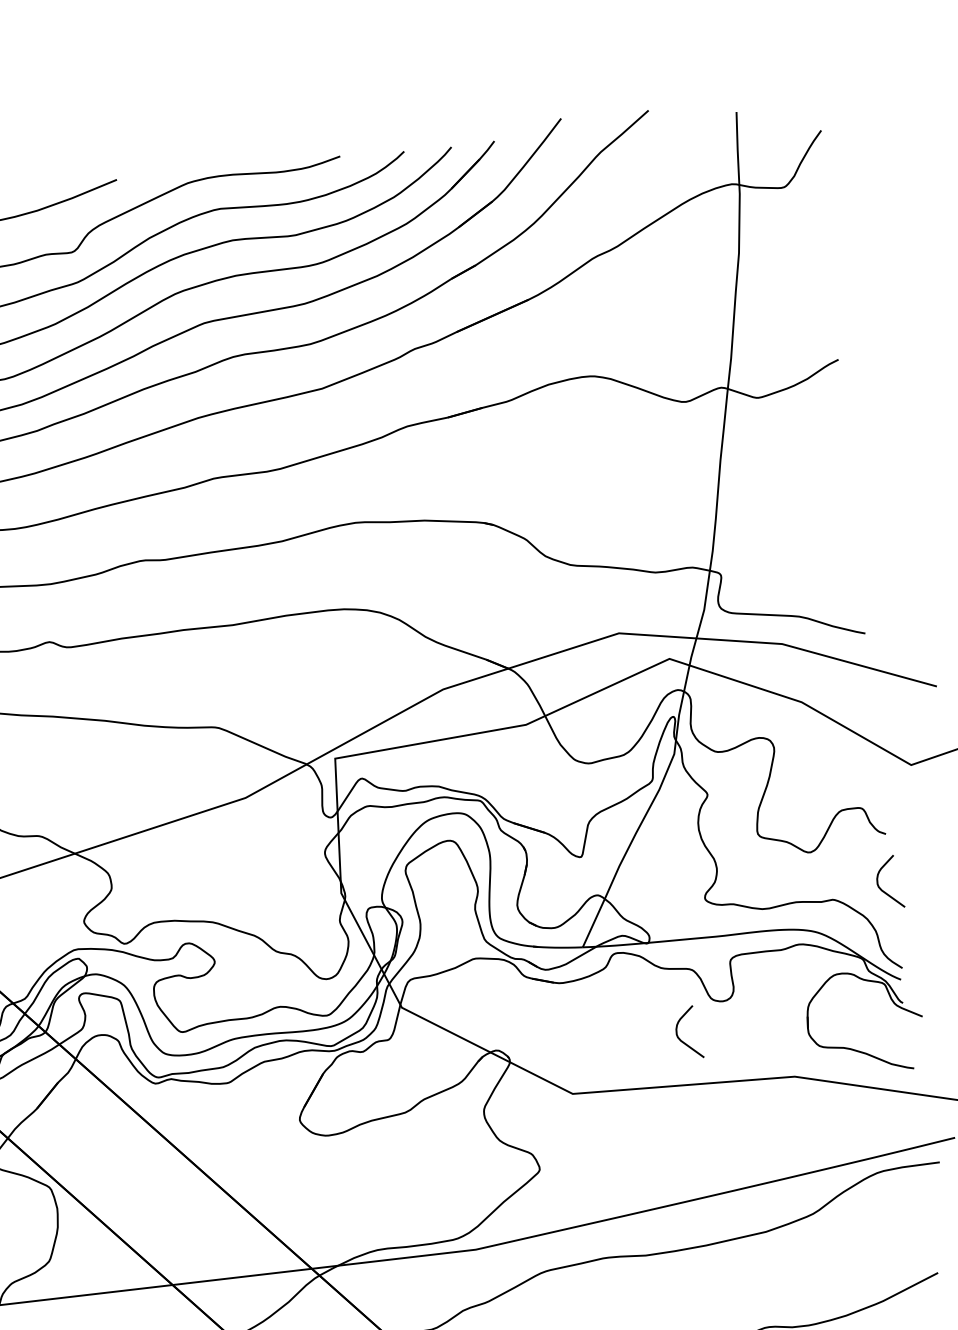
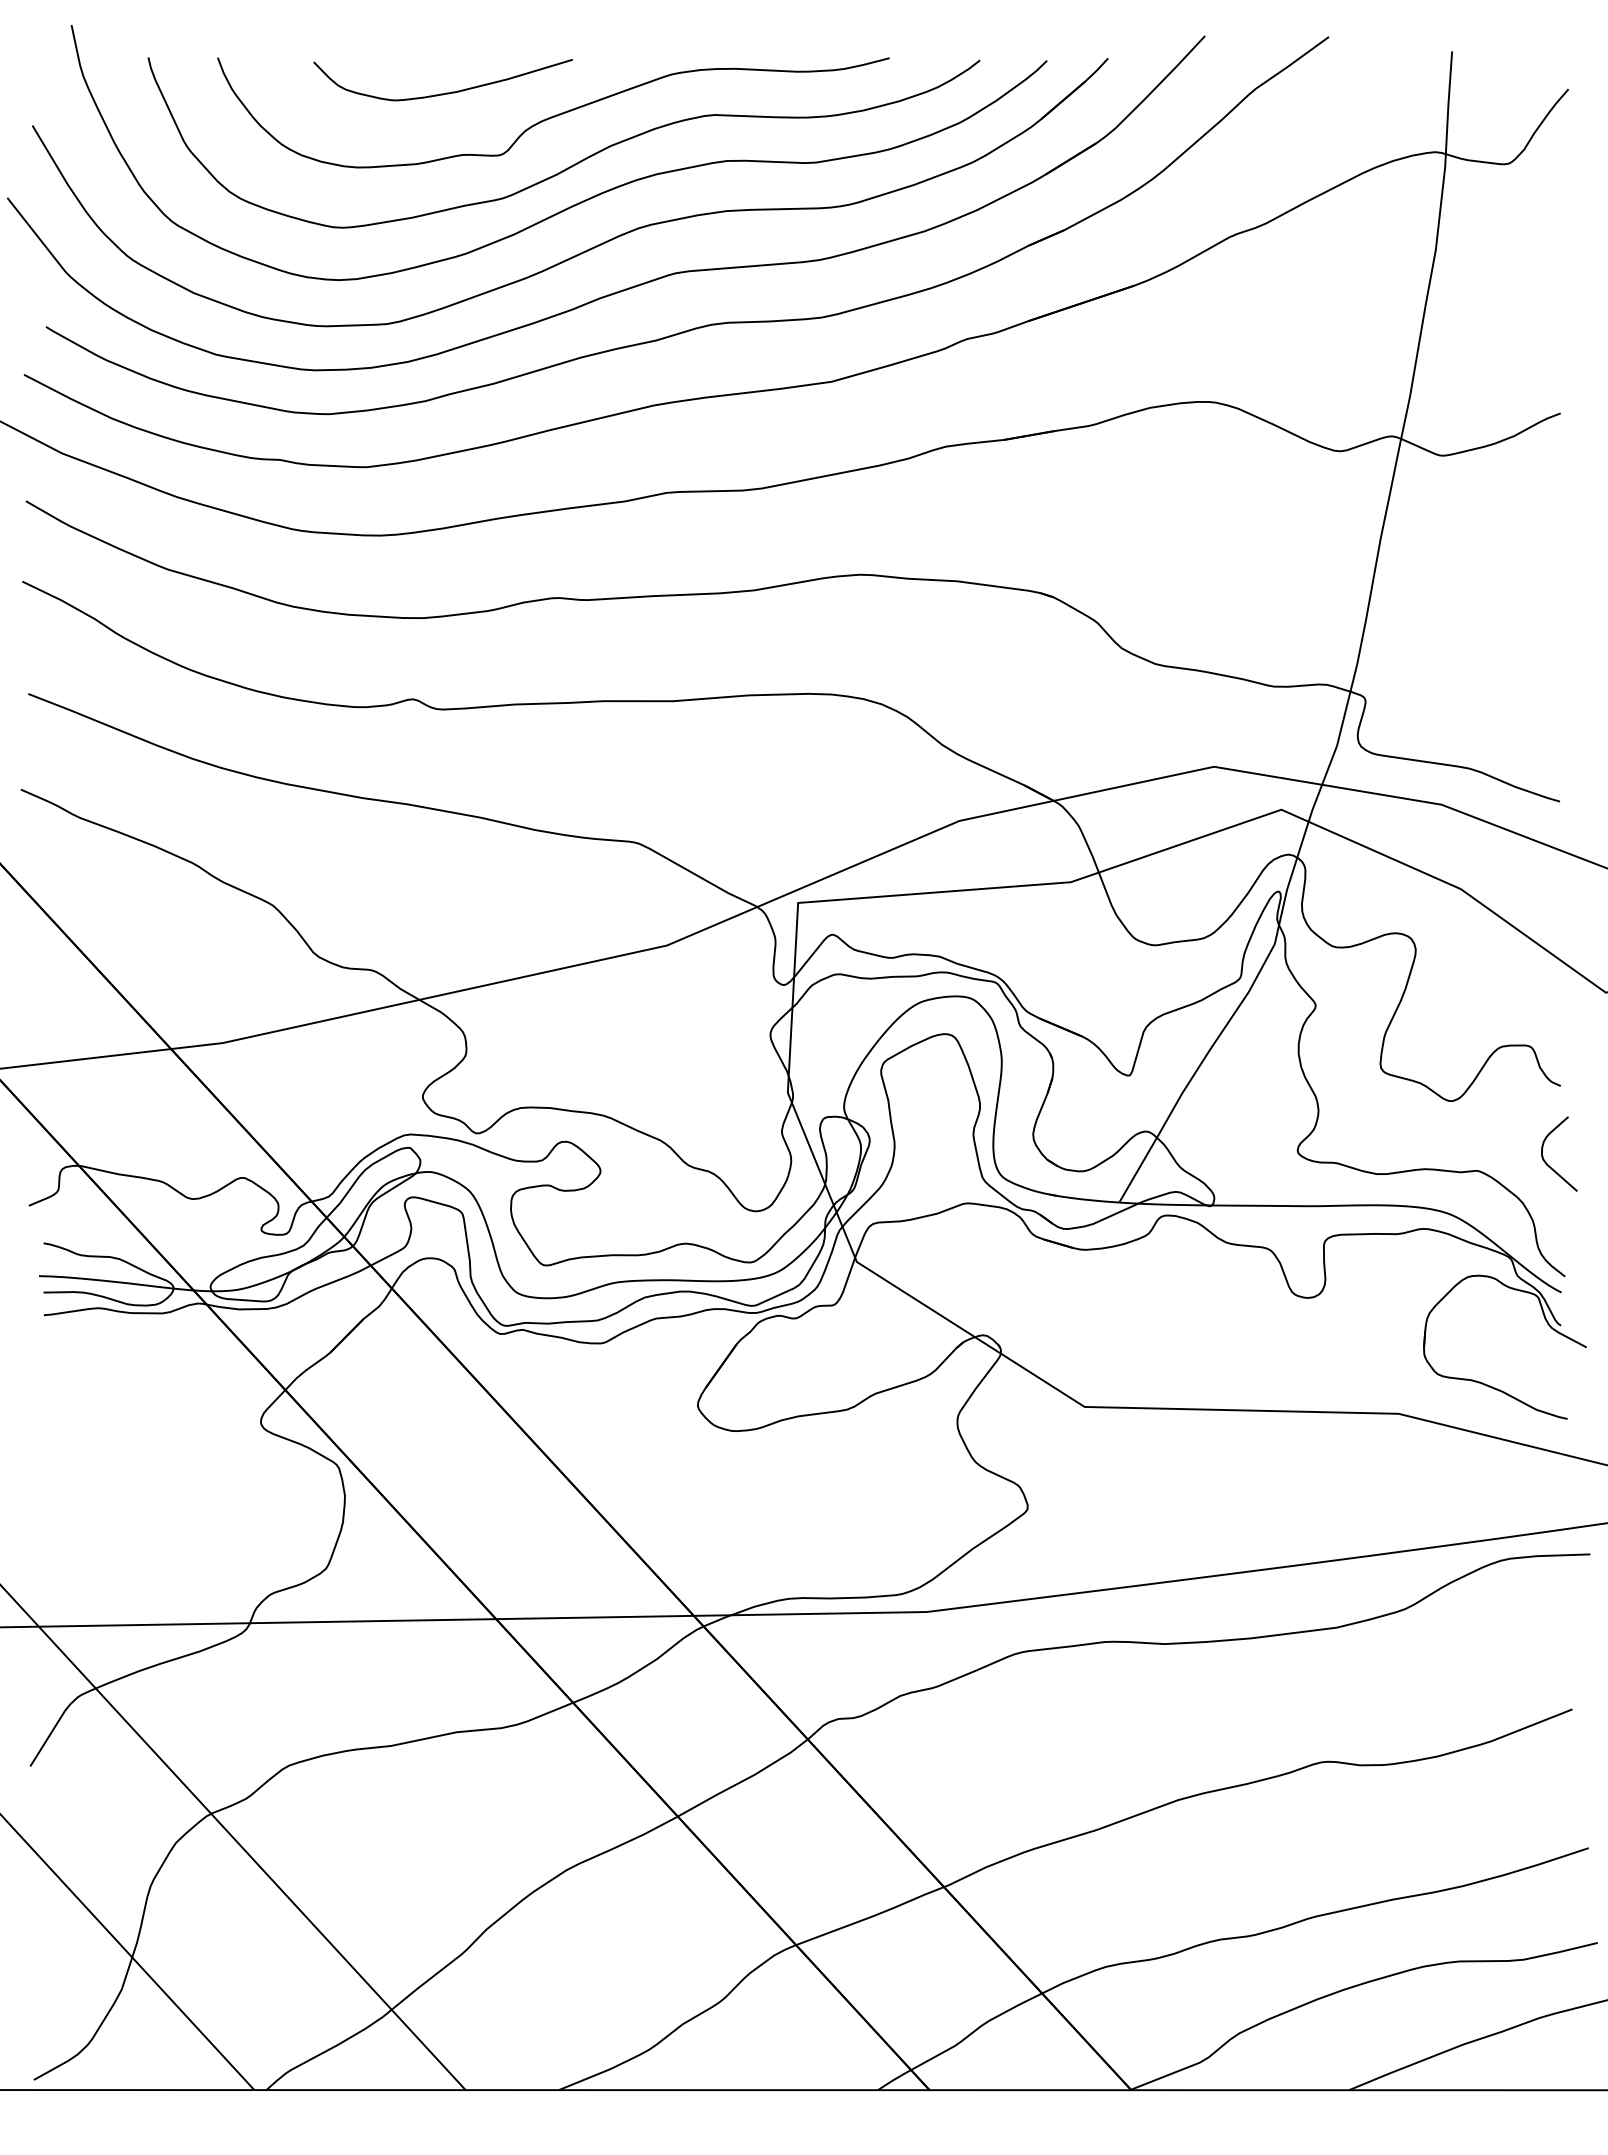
curve: (682, 1040) -> (1245, 1347), removed

